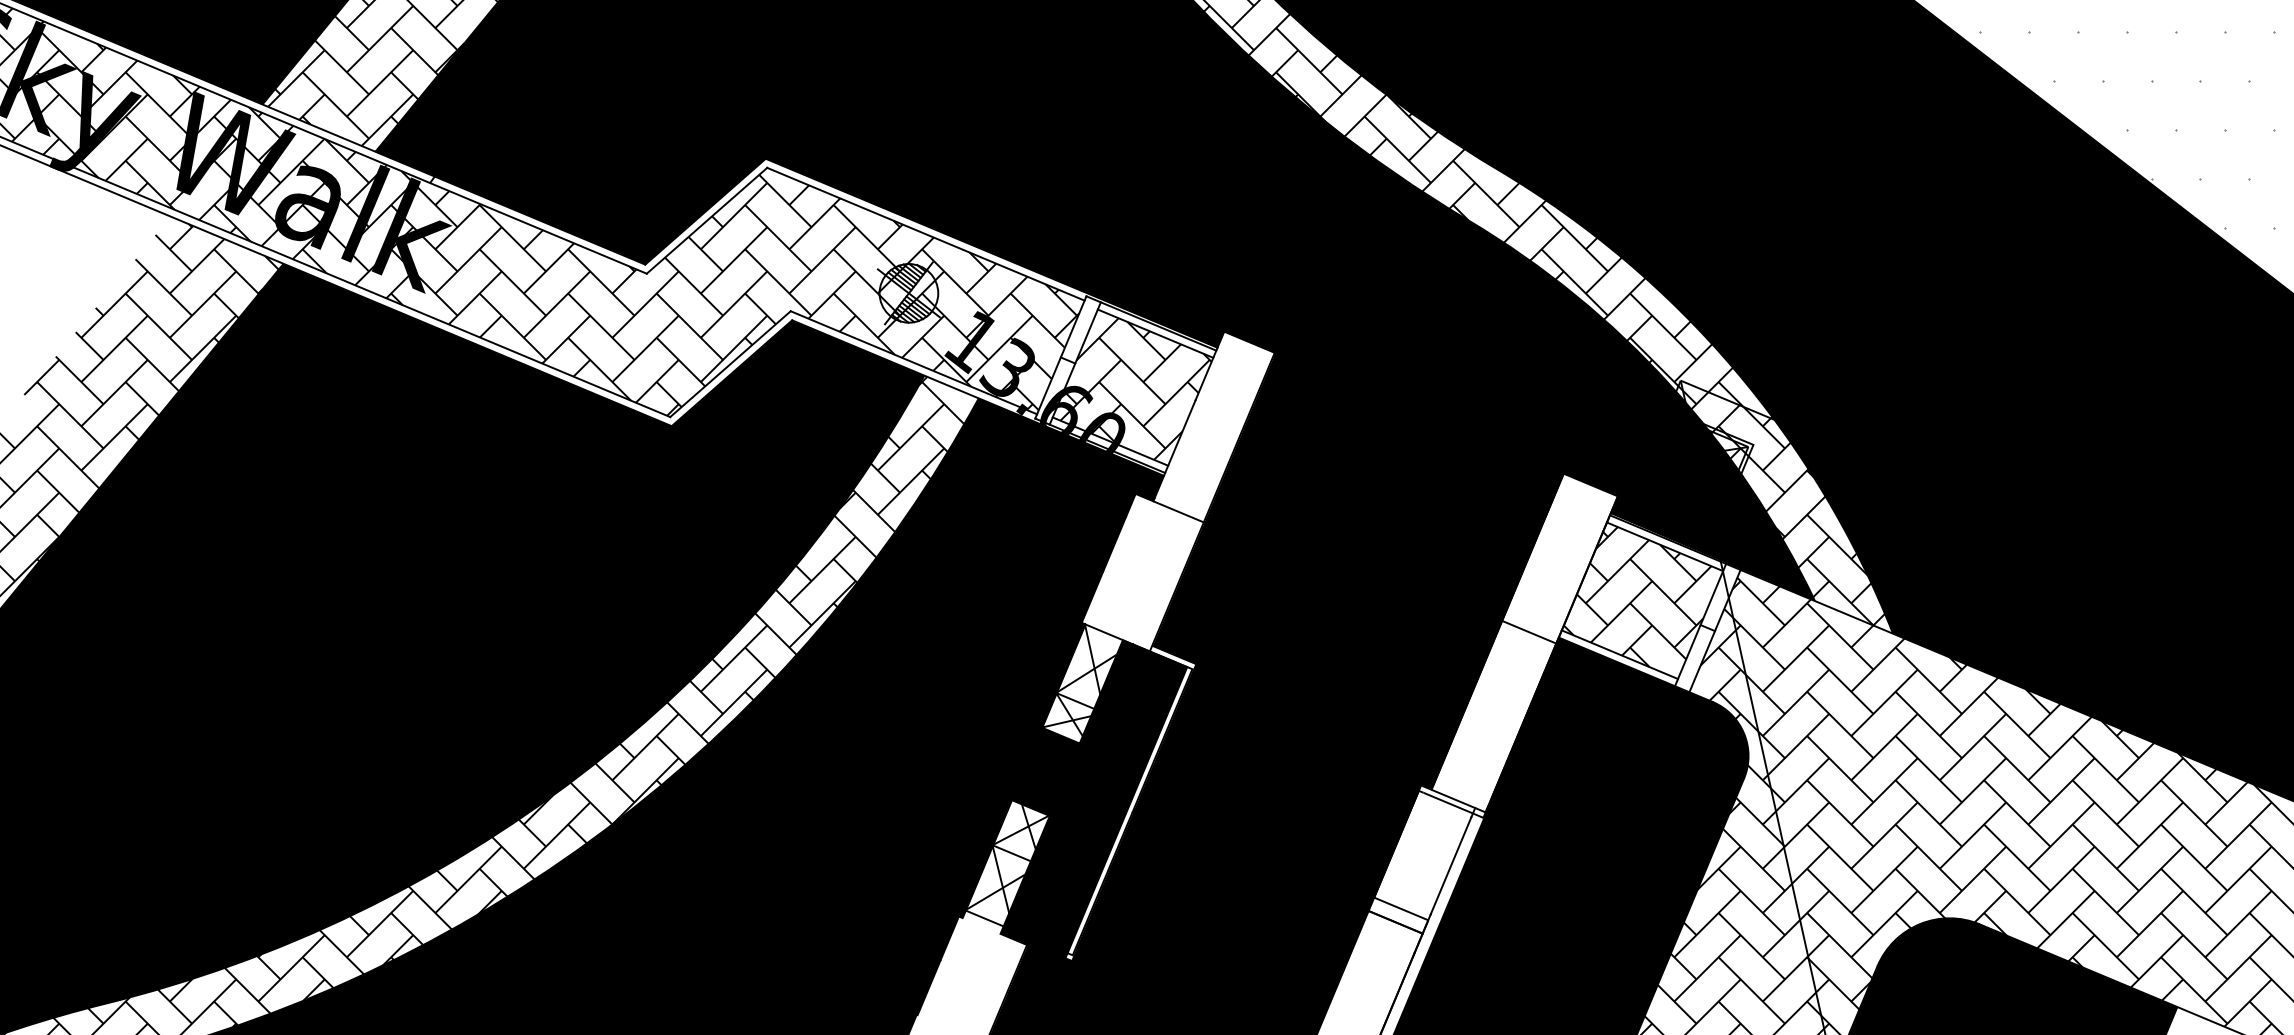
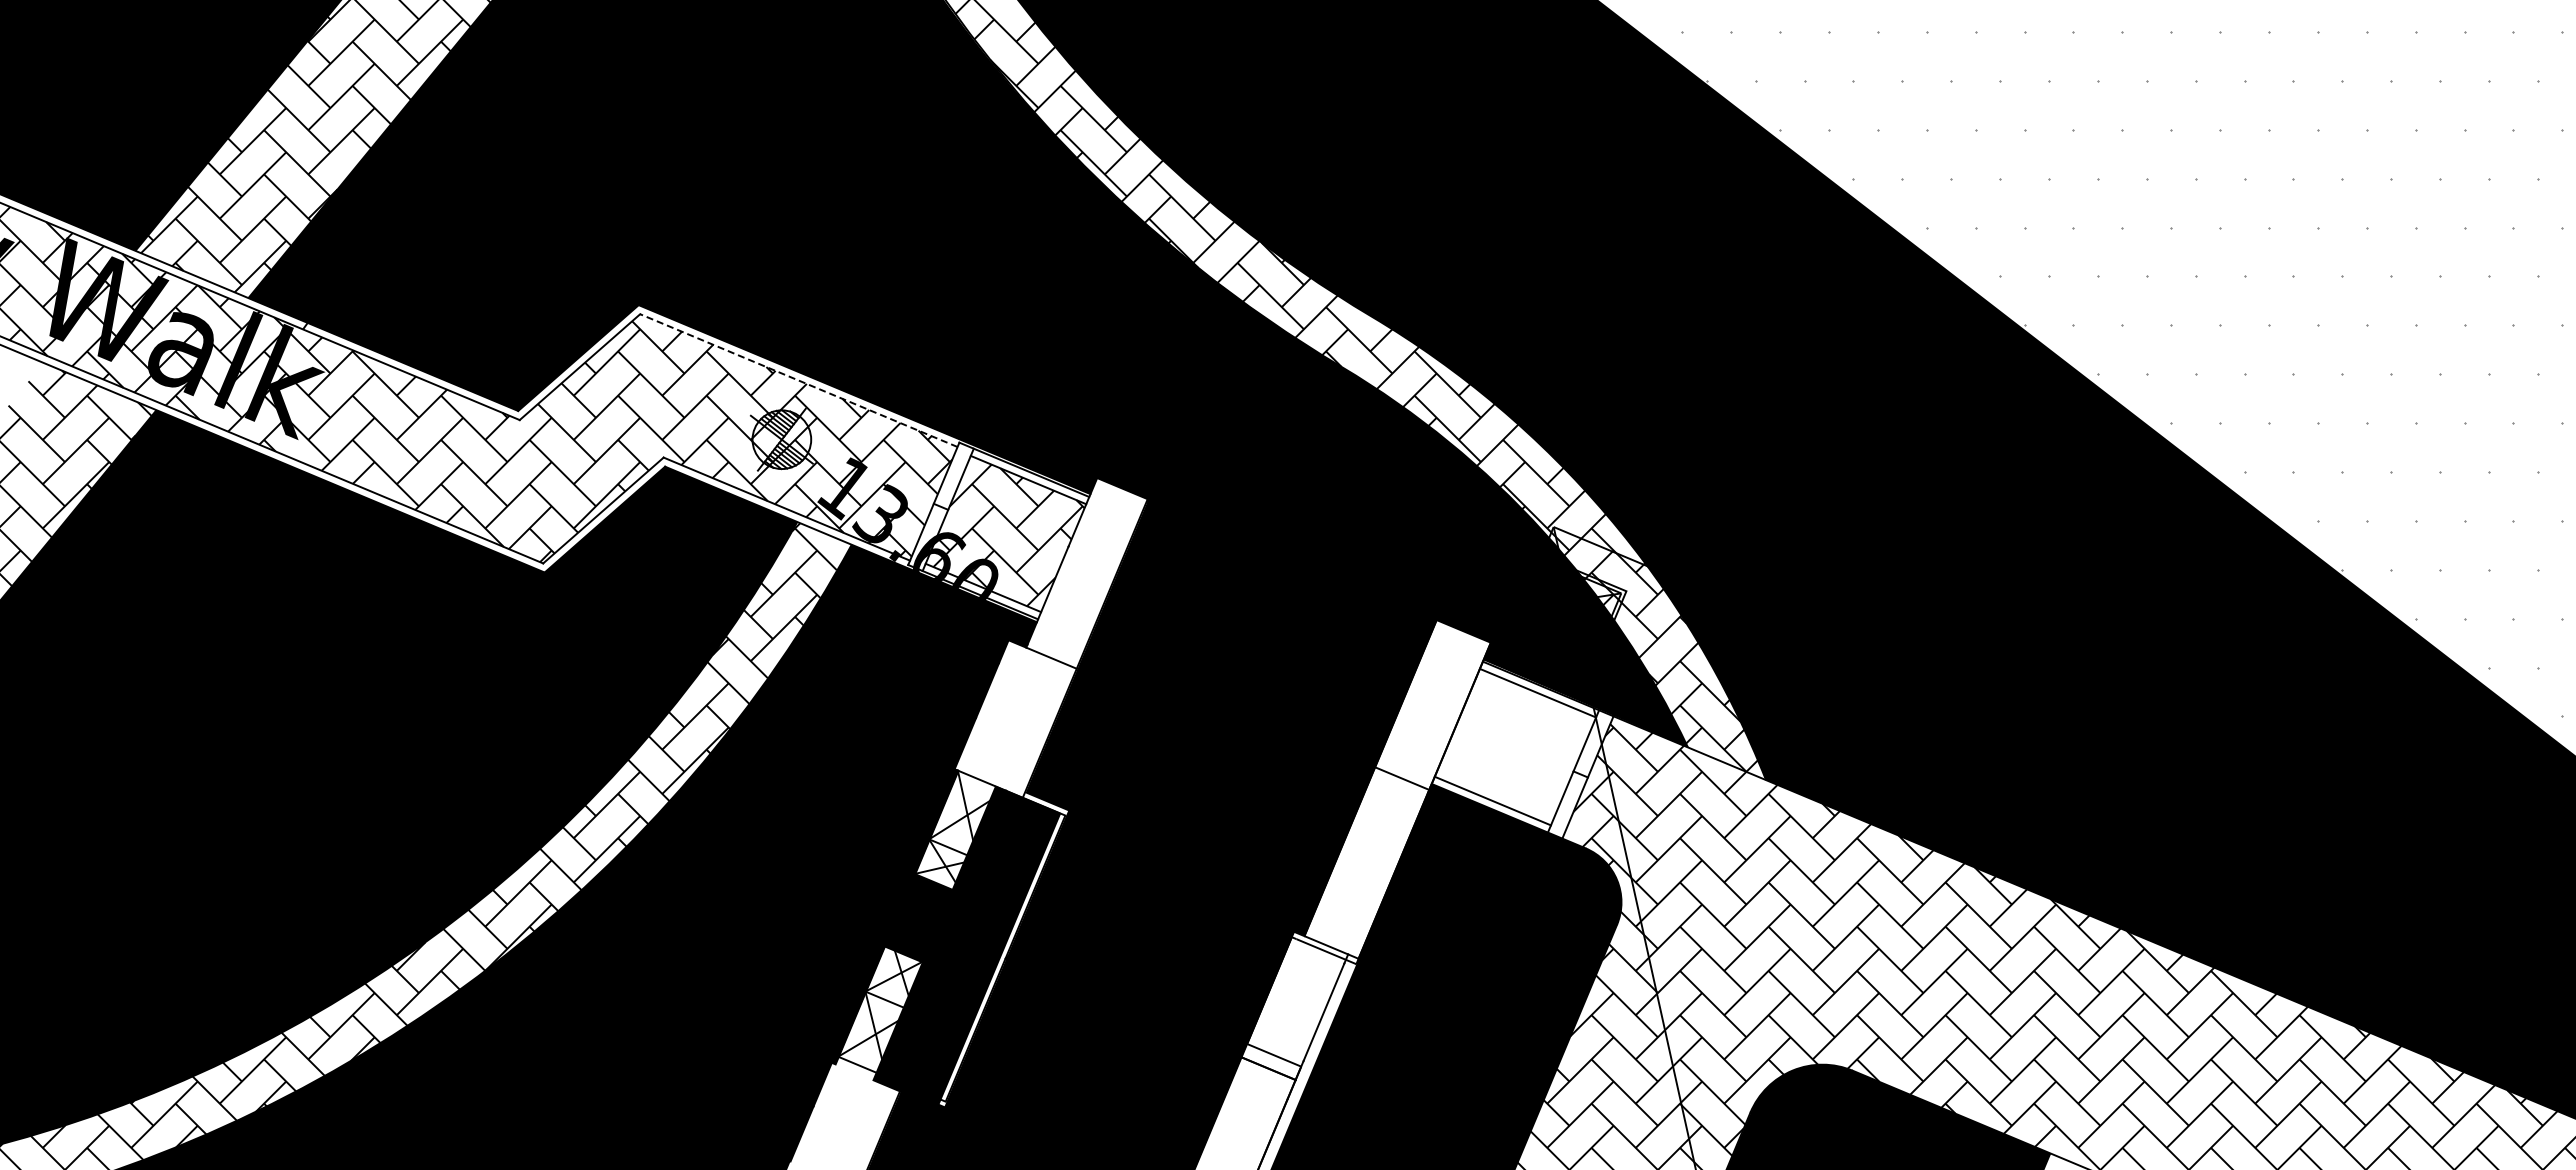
line: (925, 234) -> (798, 380), solid -> dashed
hatch: (1637, 597) -> (1510, 743), removed

